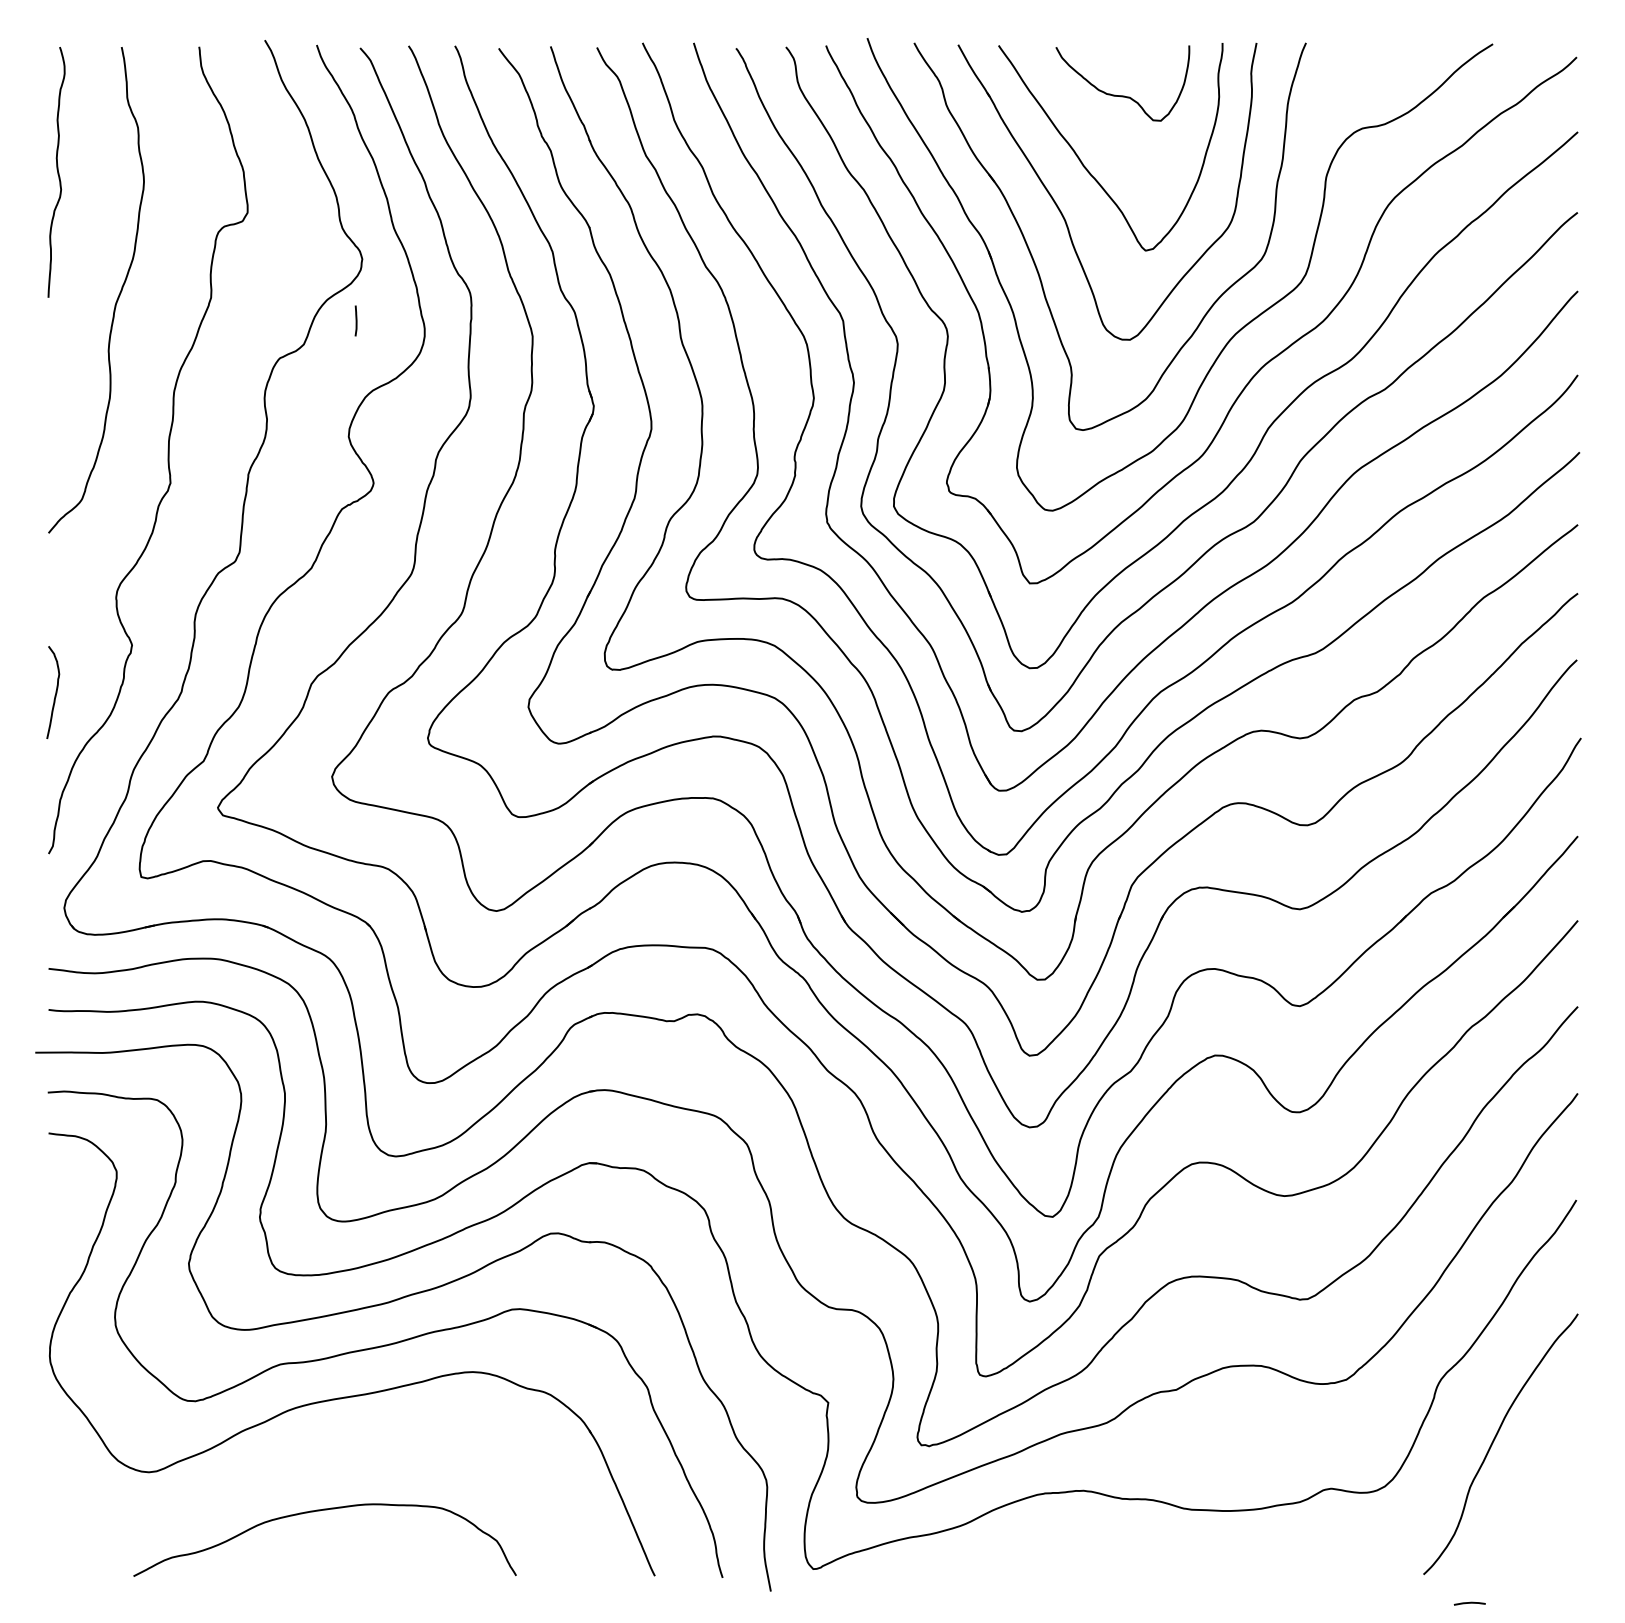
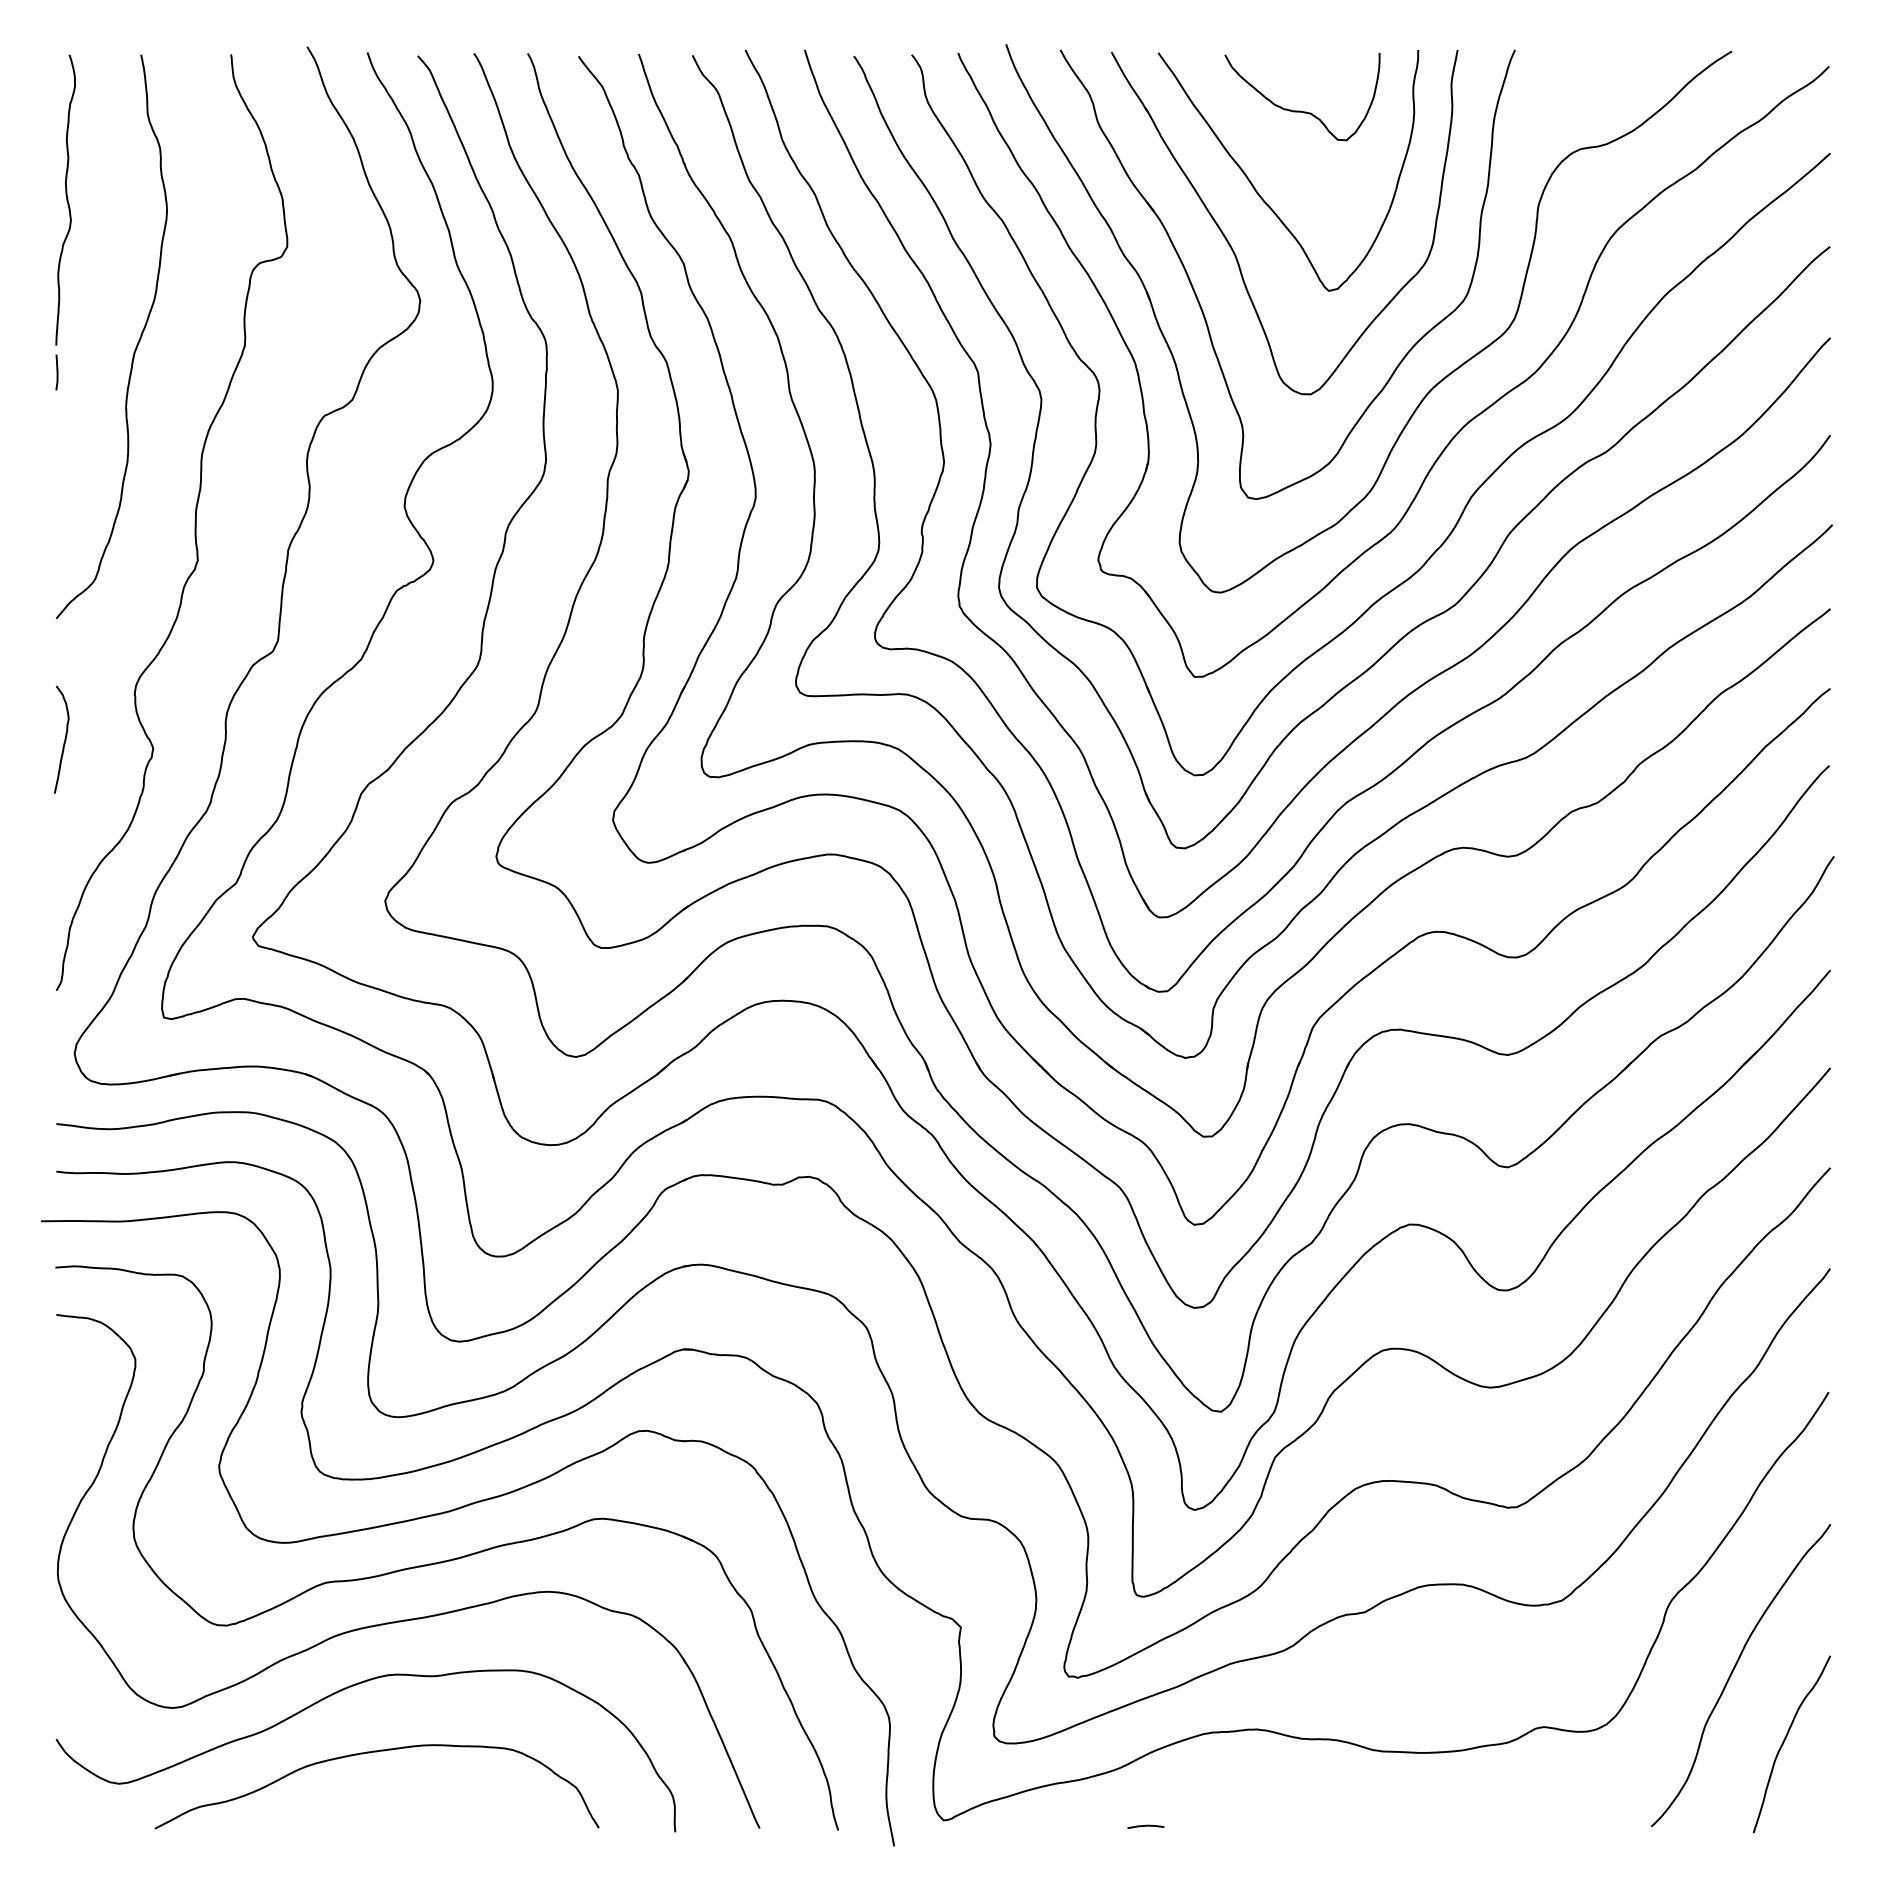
line: (355, 320) -> (56, 371), moved
curve: (55, 692) -> (64, 739), moved
curve: (291, 1459) -> (338, 1693), added
curve: (1539, 1500) -> (1785, 1740), added
curve: (1469, 1603) -> (1145, 1826), moved

